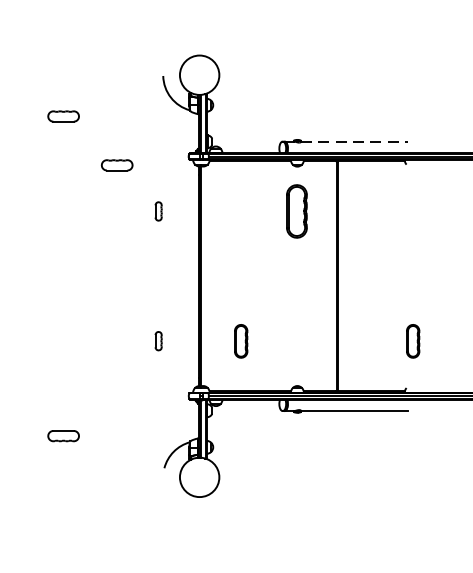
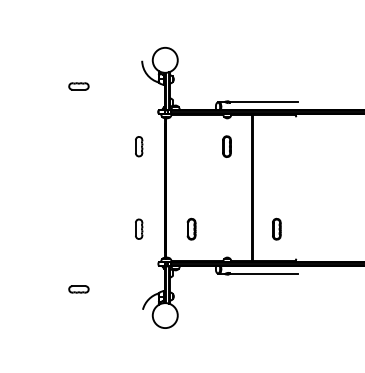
line: (354, 141) -> (263, 102), dashed -> solid
part: (116, 165) -> (112, 117), removed
part: (159, 210) -> (139, 146), size x1.67
part: (296, 210) -> (226, 146), size x0.62
part: (159, 340) -> (139, 228), size x1.67
part: (412, 340) -> (276, 228), moved

